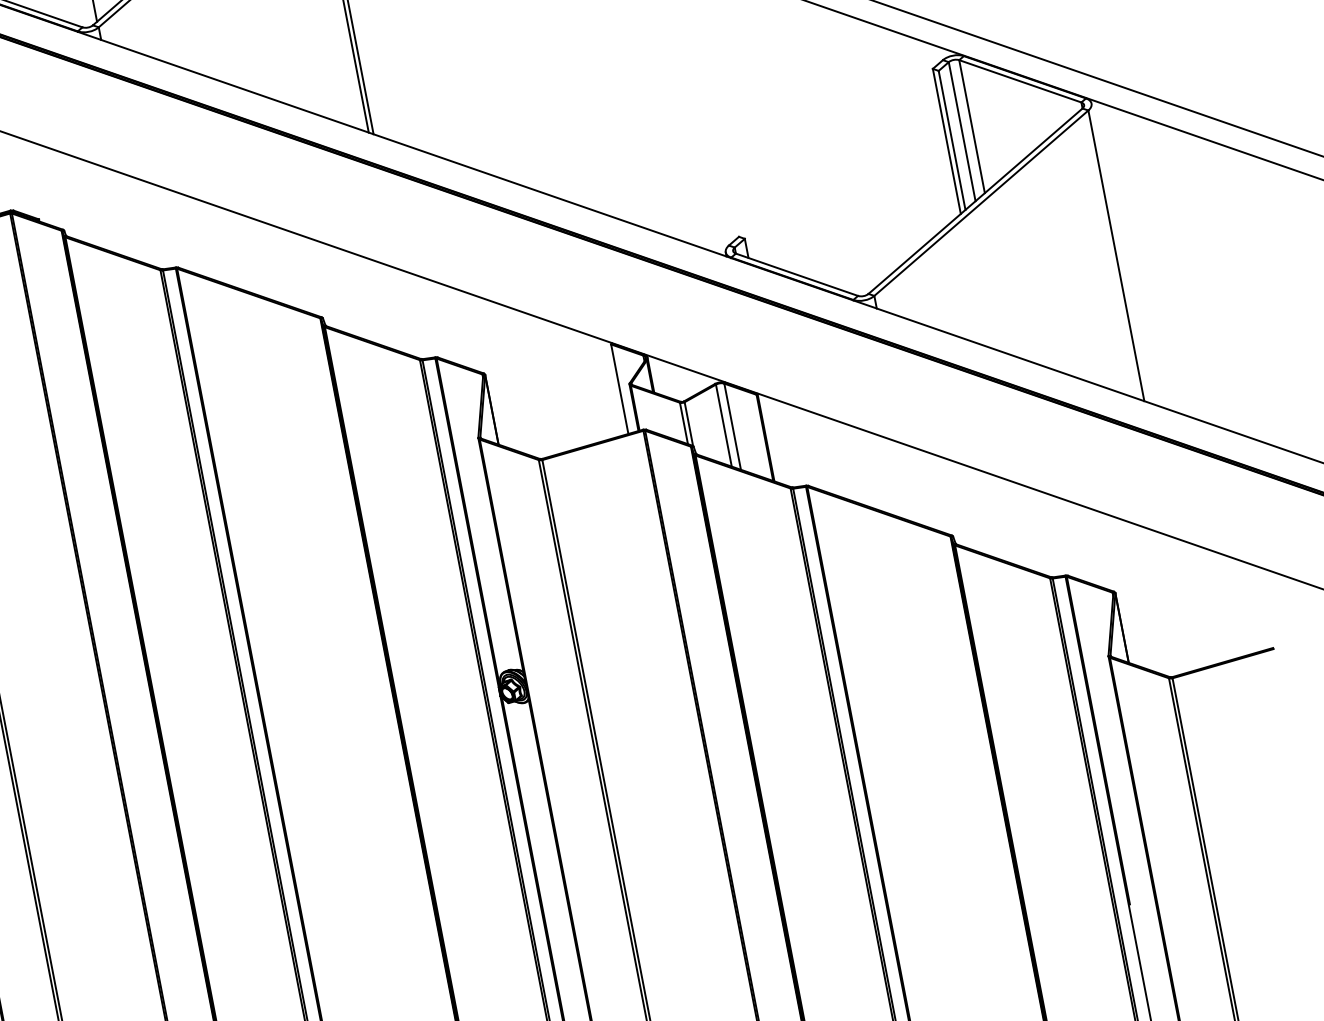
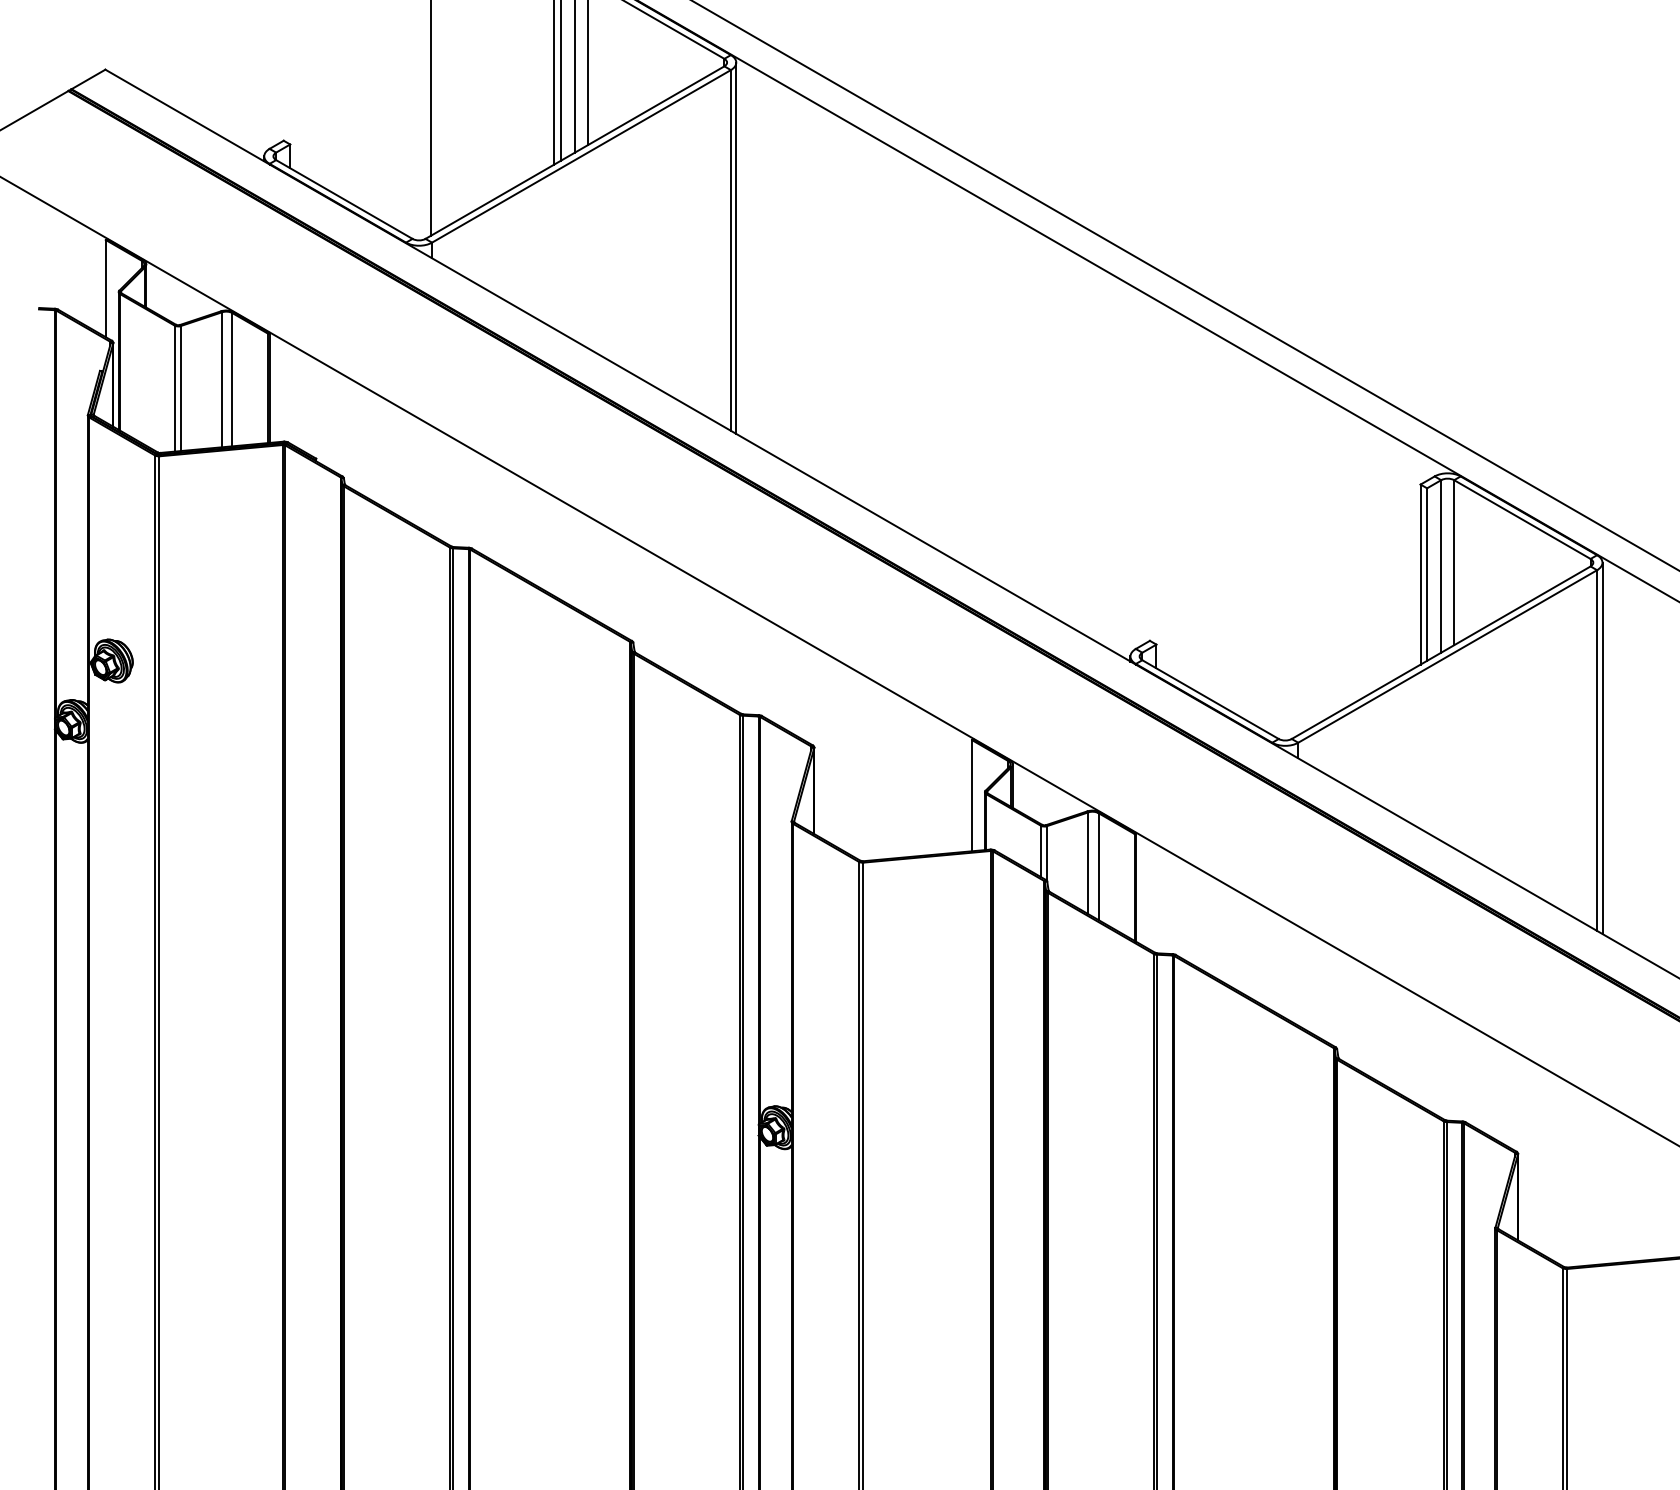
line: (1120, 253) -> (1602, 748), added

